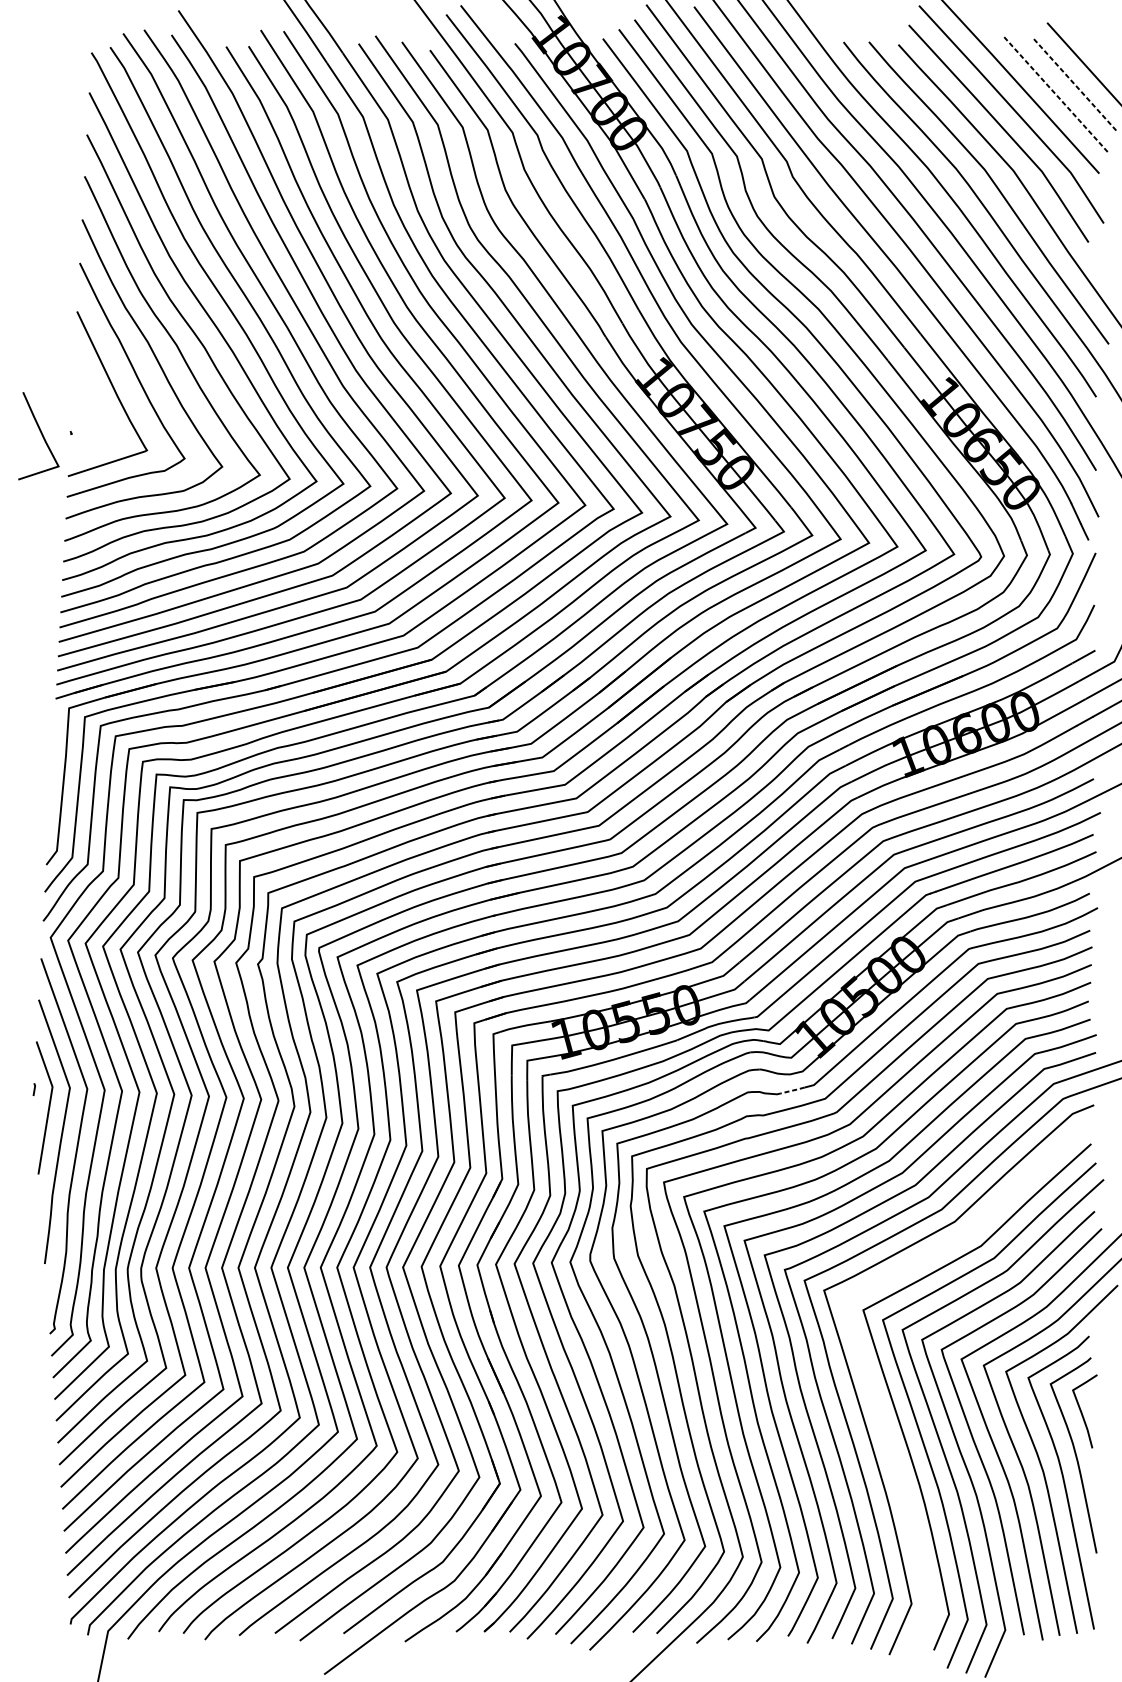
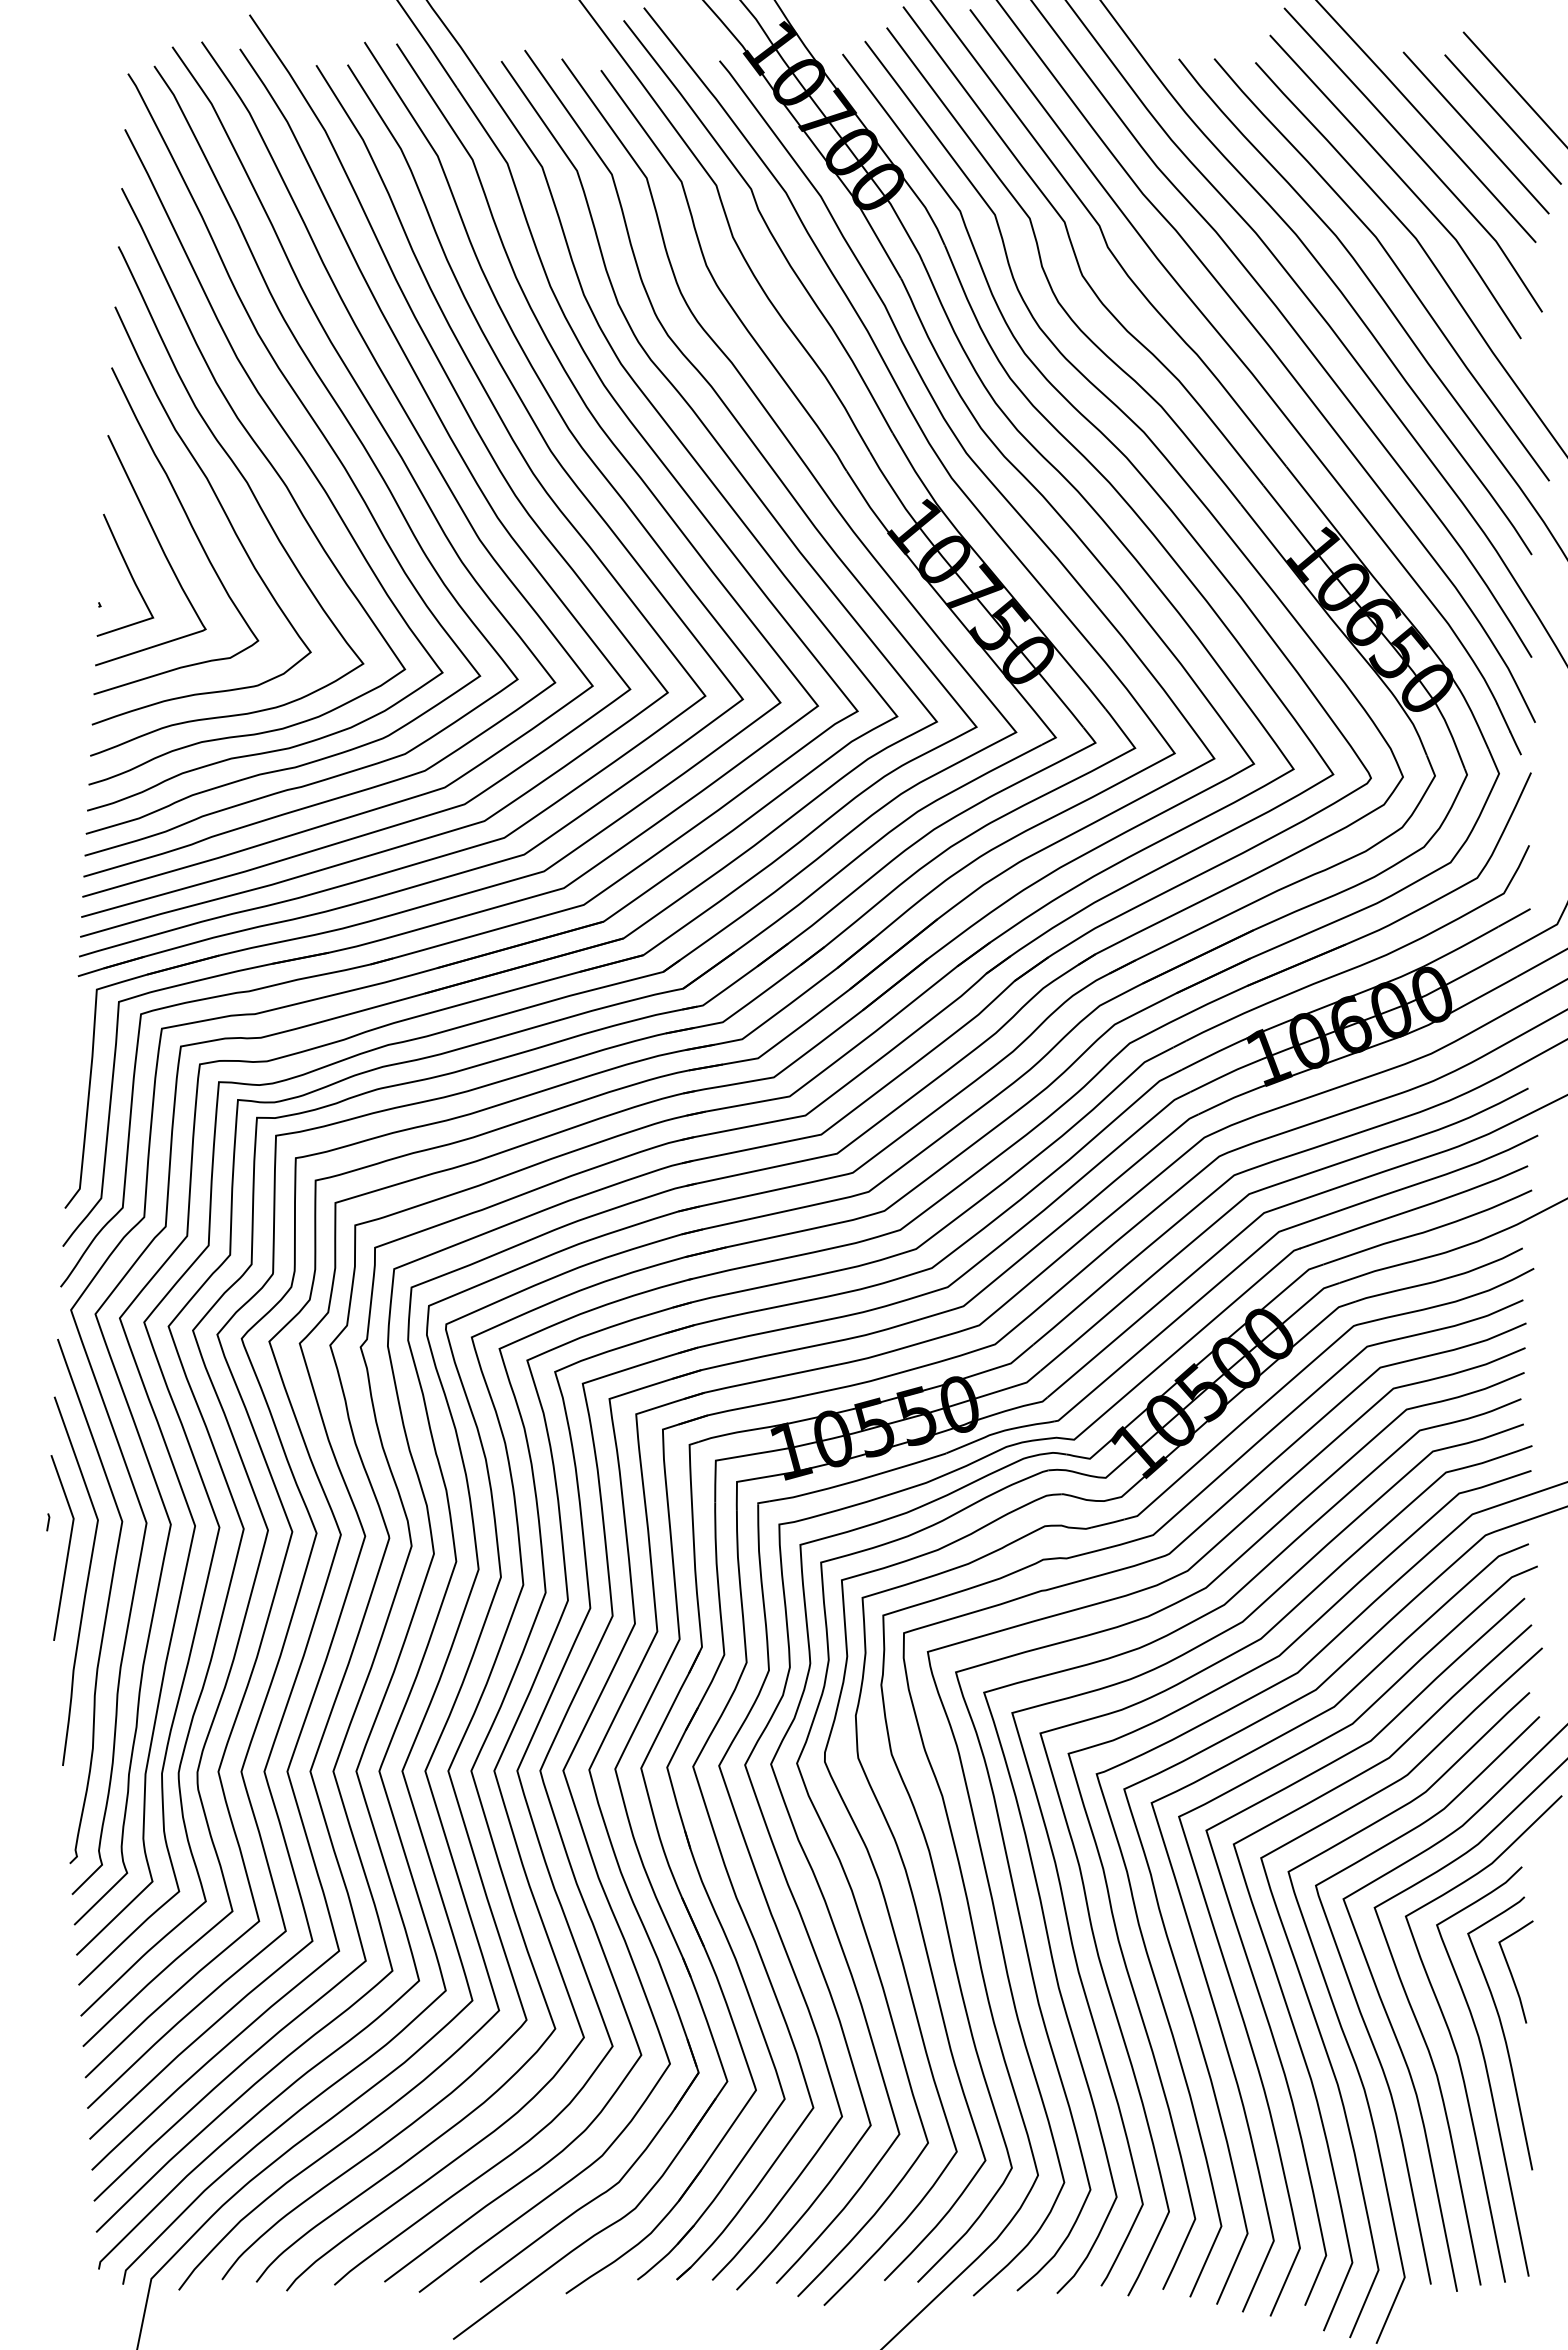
line: (1076, 86) -> (1503, 120), dashed -> solid
line: (1057, 95) -> (1477, 133), dashed -> solid
curve: (41, 434) -> (129, 573), moved
line: (793, 1090) -> (1108, 1523), dashed -> solid
curve: (882, 1419) -> (1232, 1982), added

